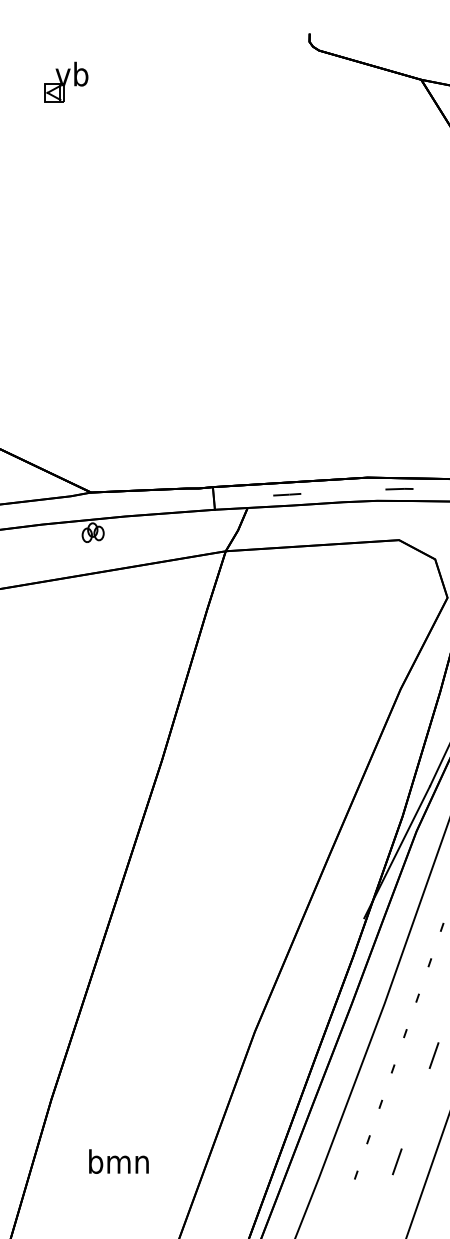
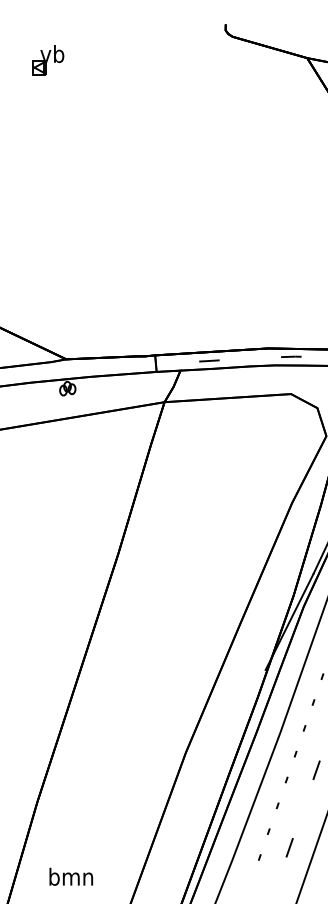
text: (118, 1161) -> (70, 876), moved

